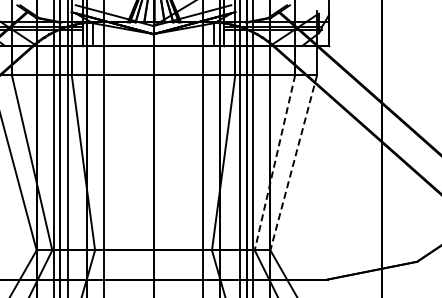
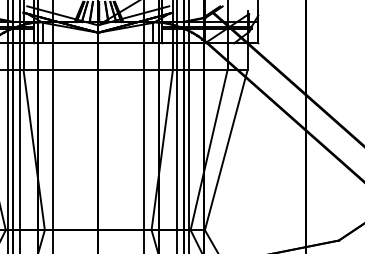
line: (275, 162) -> (209, 149), dashed -> solid
line: (293, 162) -> (226, 149), dashed -> solid

